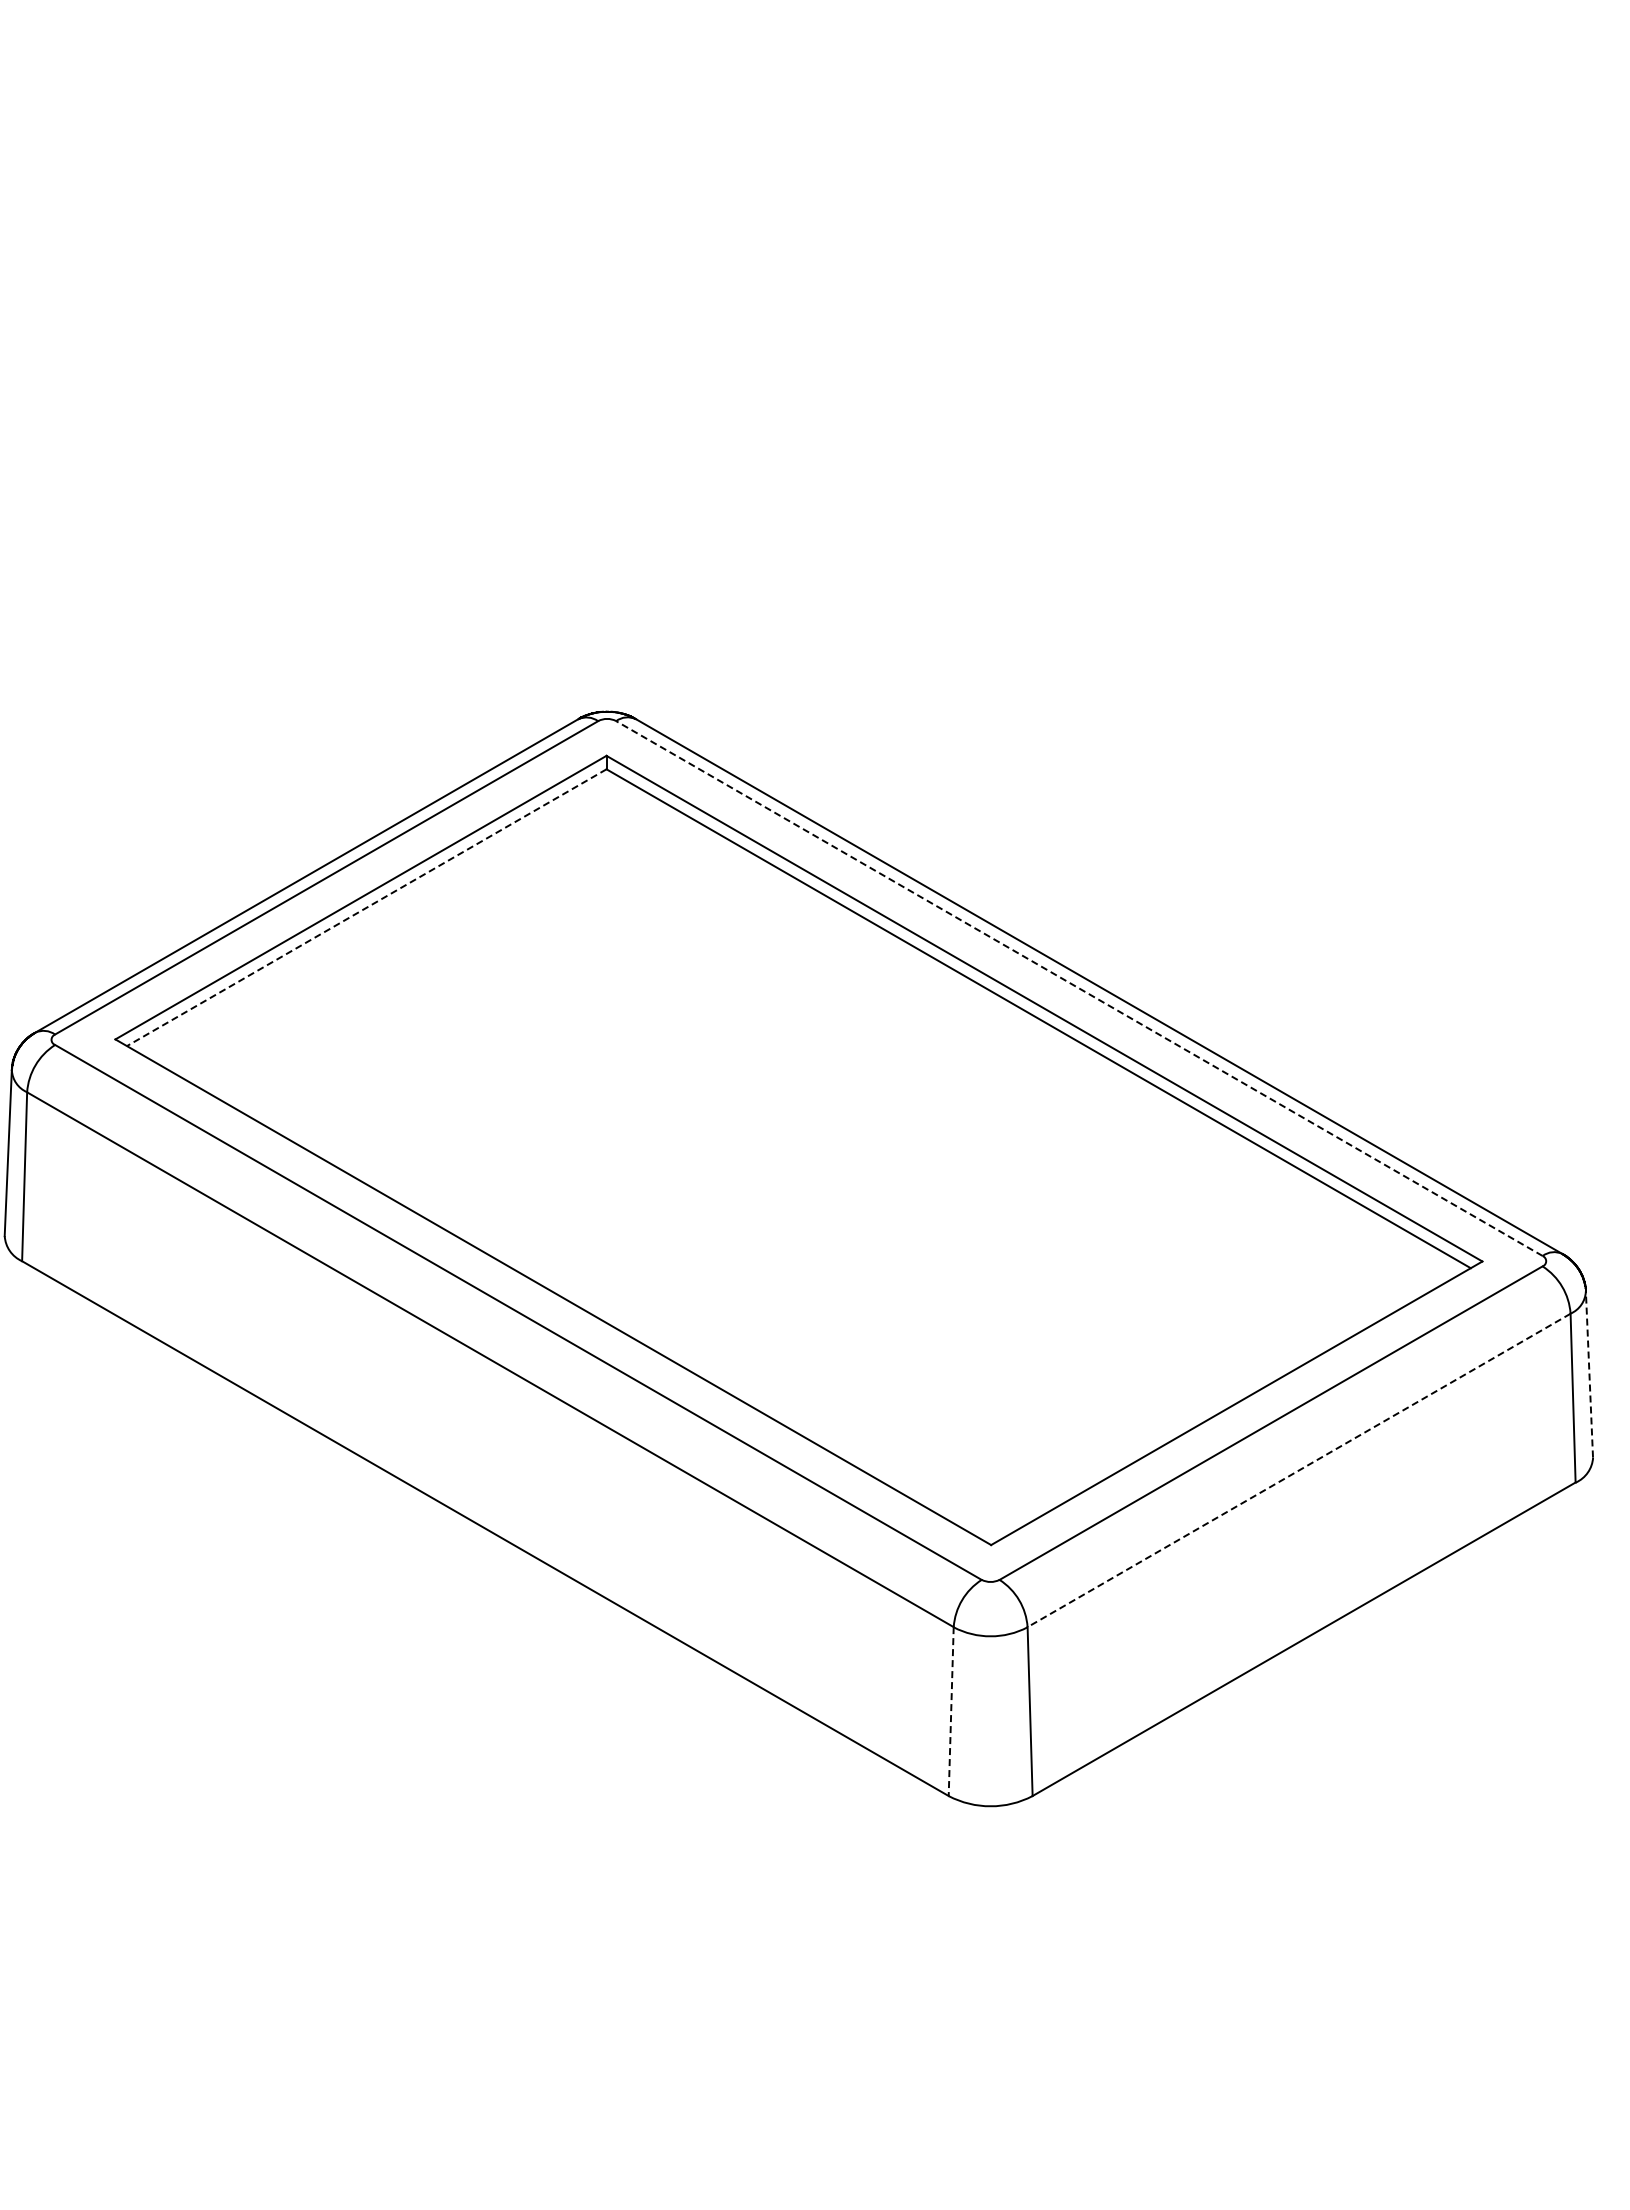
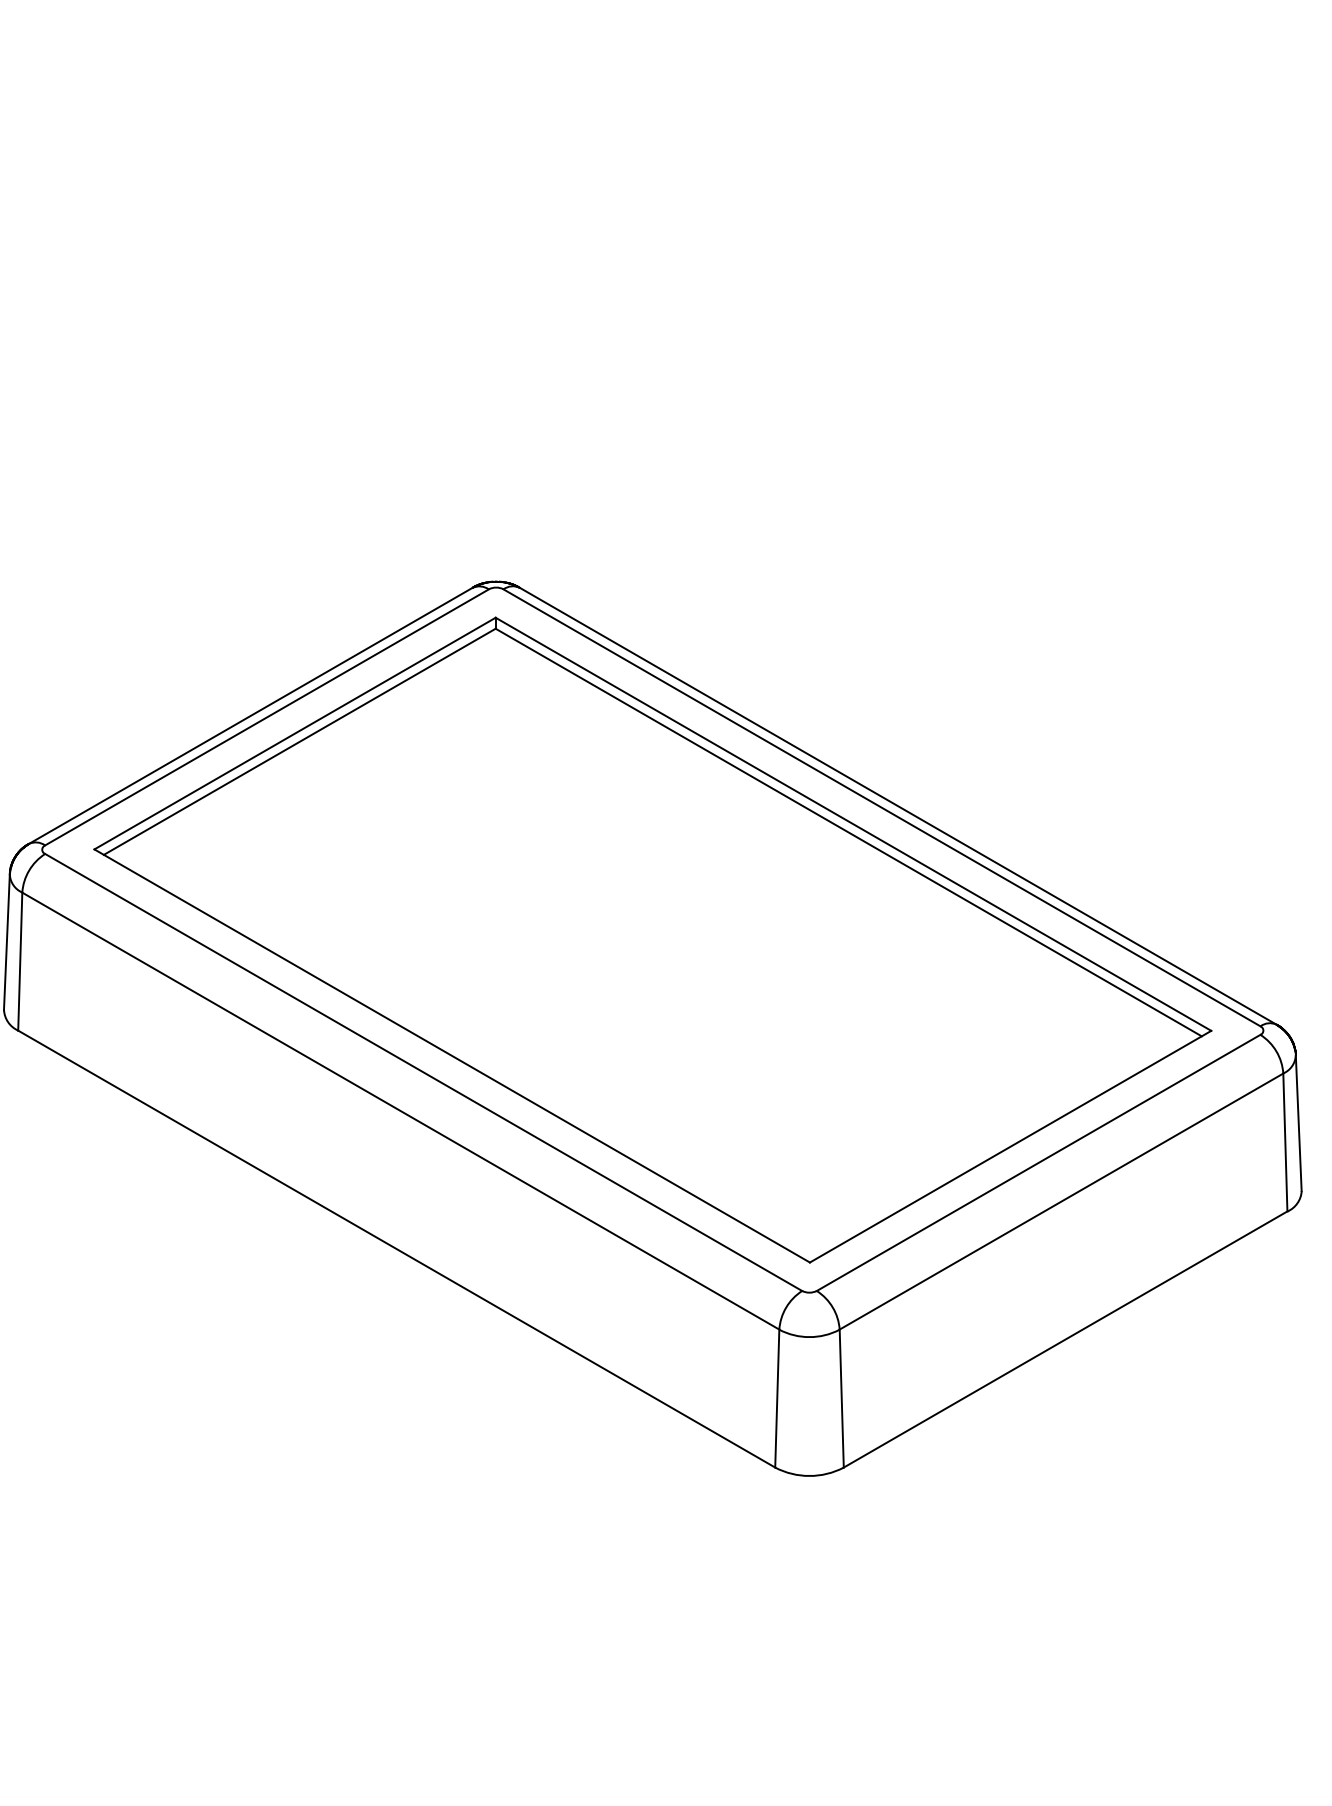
line: (366, 907) -> (299, 741), dashed -> solid
line: (1079, 988) -> (882, 807), dashed -> solid
line: (1589, 1374) -> (1298, 1123), dashed -> solid
line: (1298, 1470) -> (1061, 1201), dashed -> solid
line: (951, 1712) -> (777, 1399), dashed -> solid

